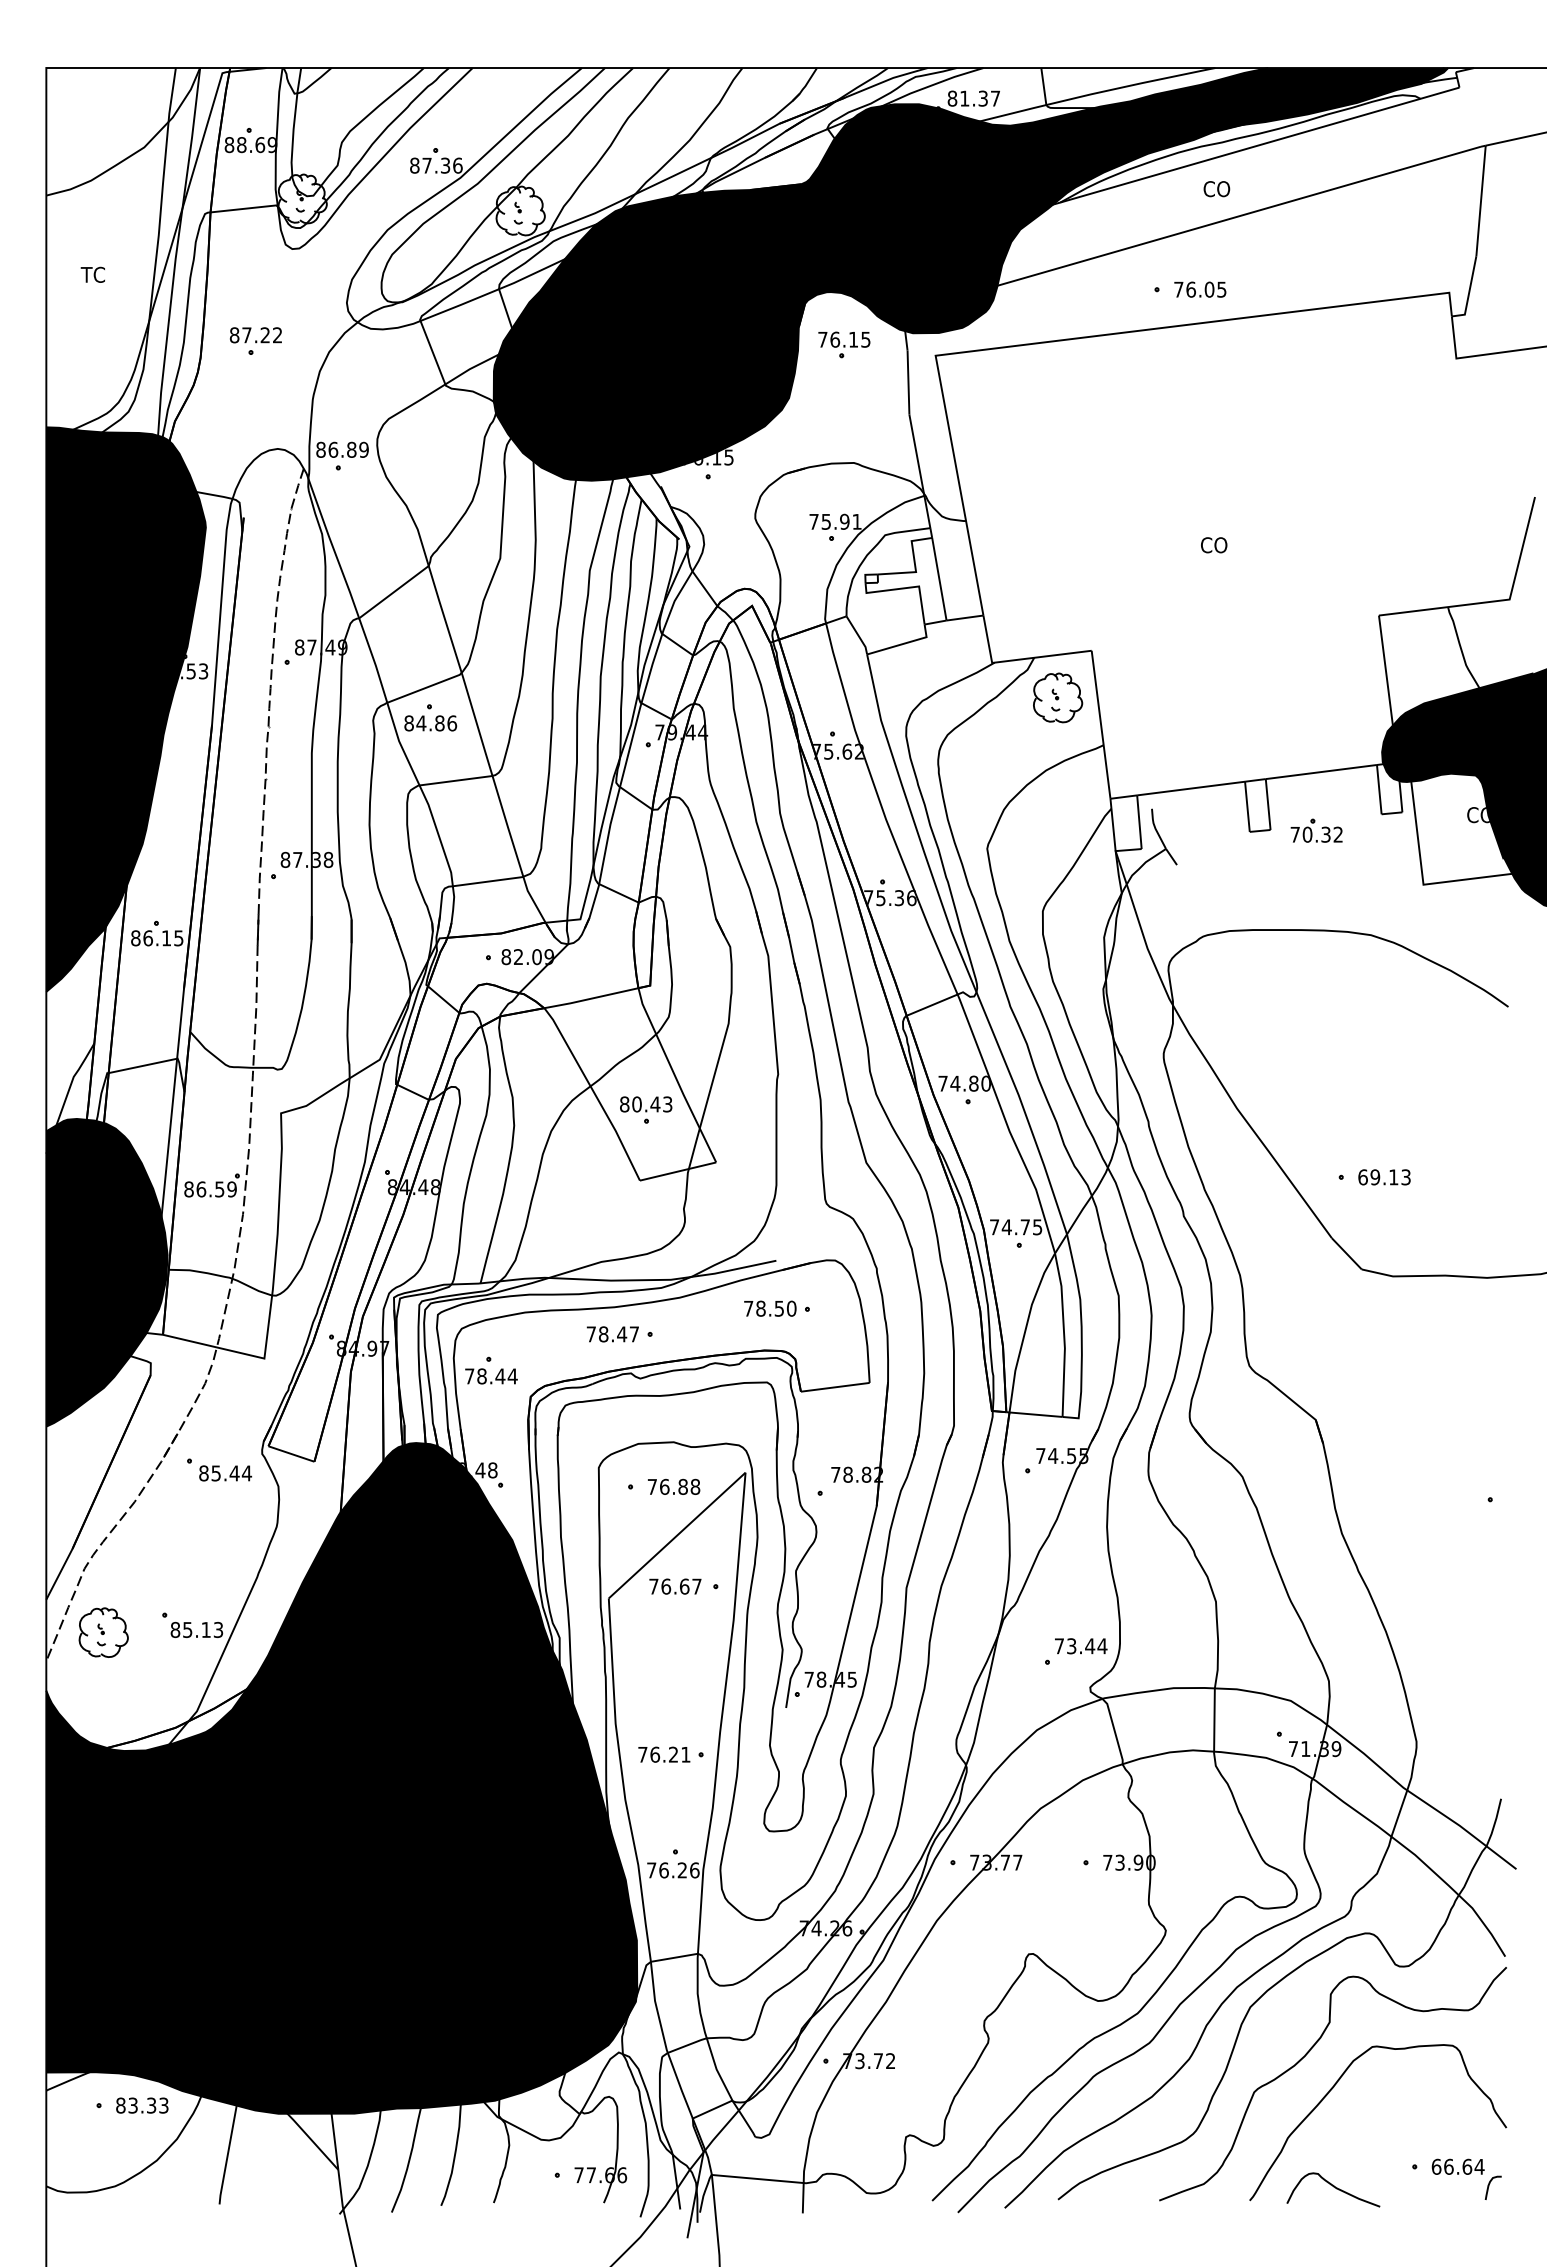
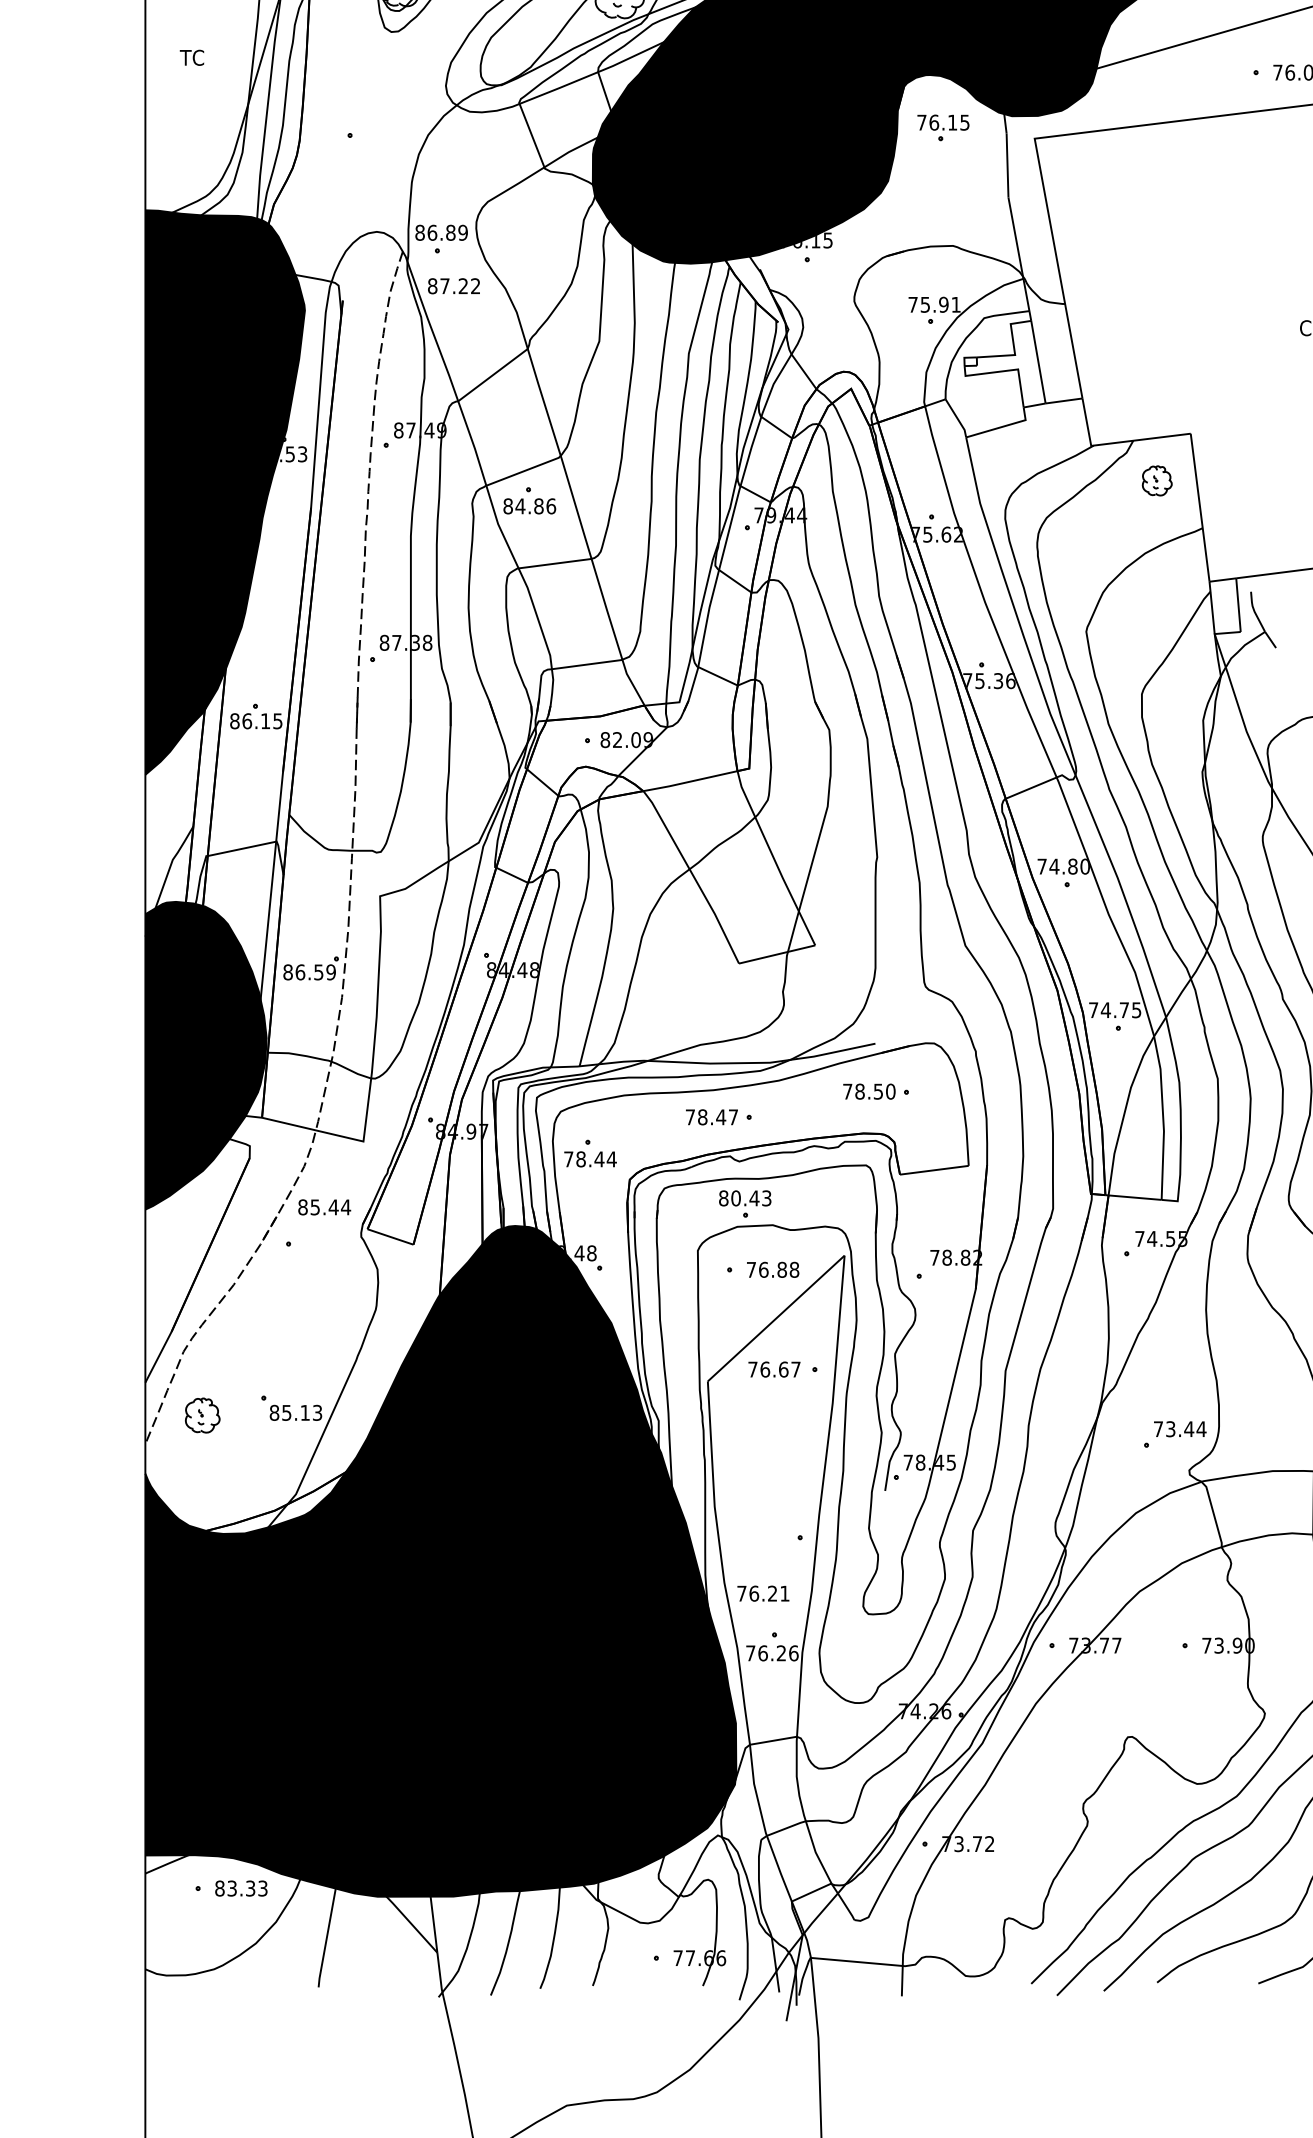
text: (255, 335) -> (453, 286), moved
part: (1058, 697) -> (1157, 480), size x0.6
part: (646, 1109) -> (745, 1203), moved
text: (225, 1473) -> (324, 1207), moved
part: (103, 1632) -> (202, 1415), size x0.7
text: (664, 1754) -> (763, 1593), moved

